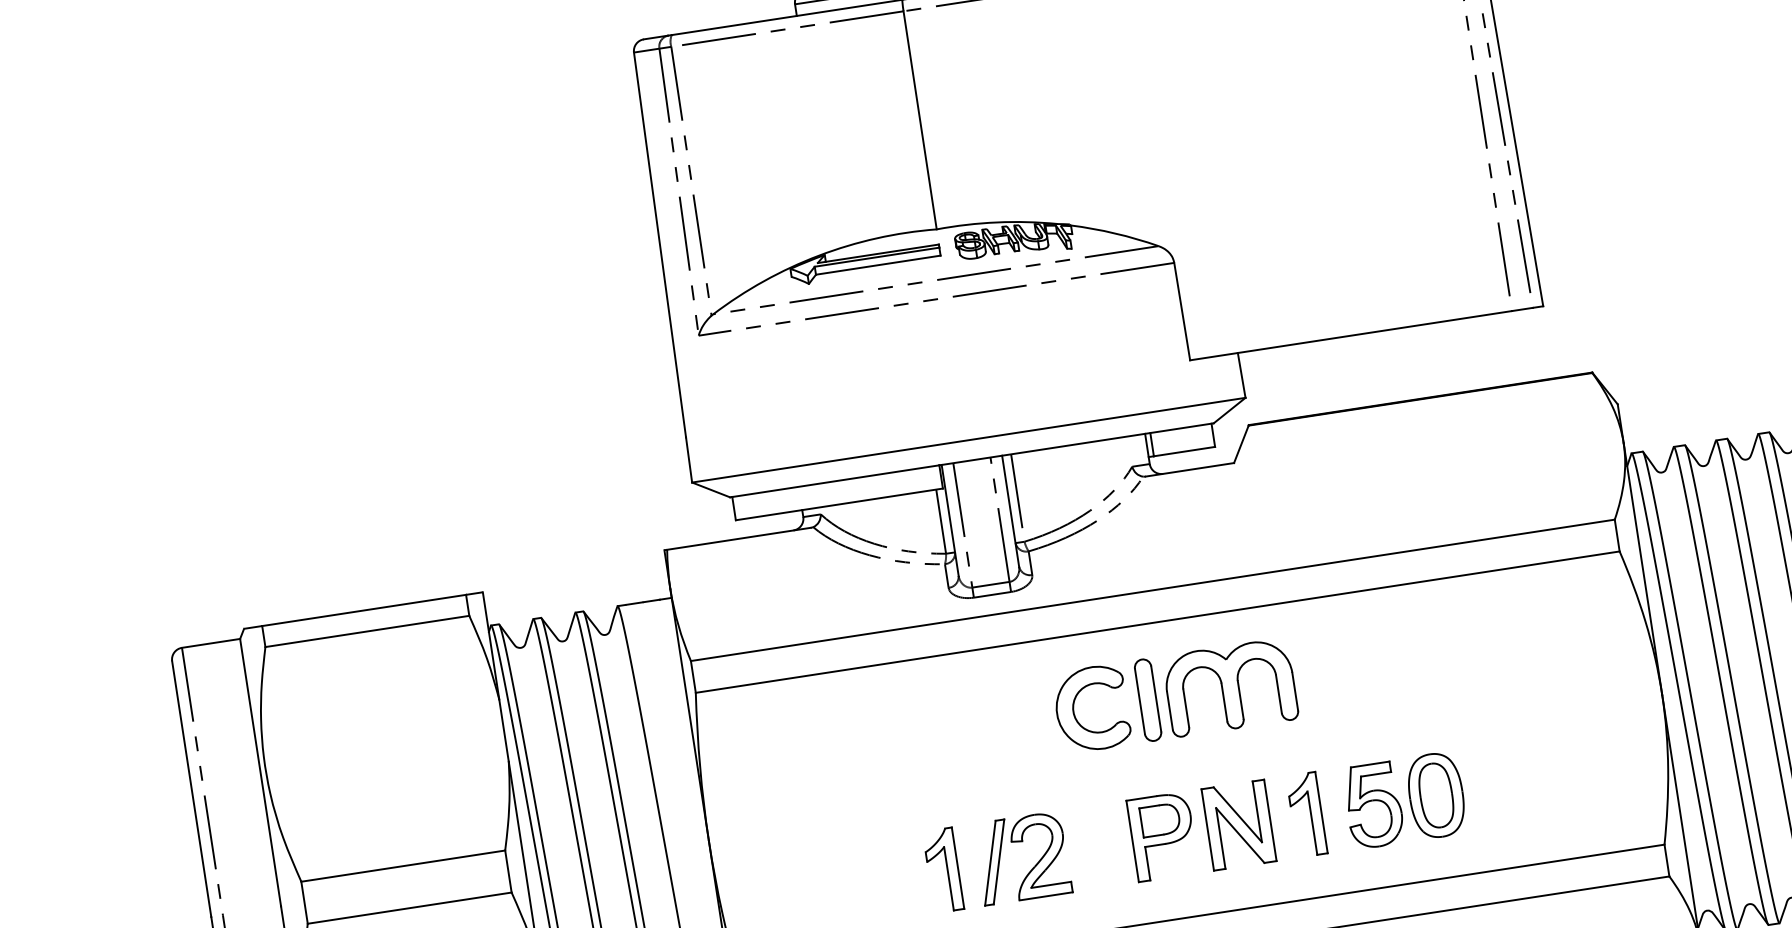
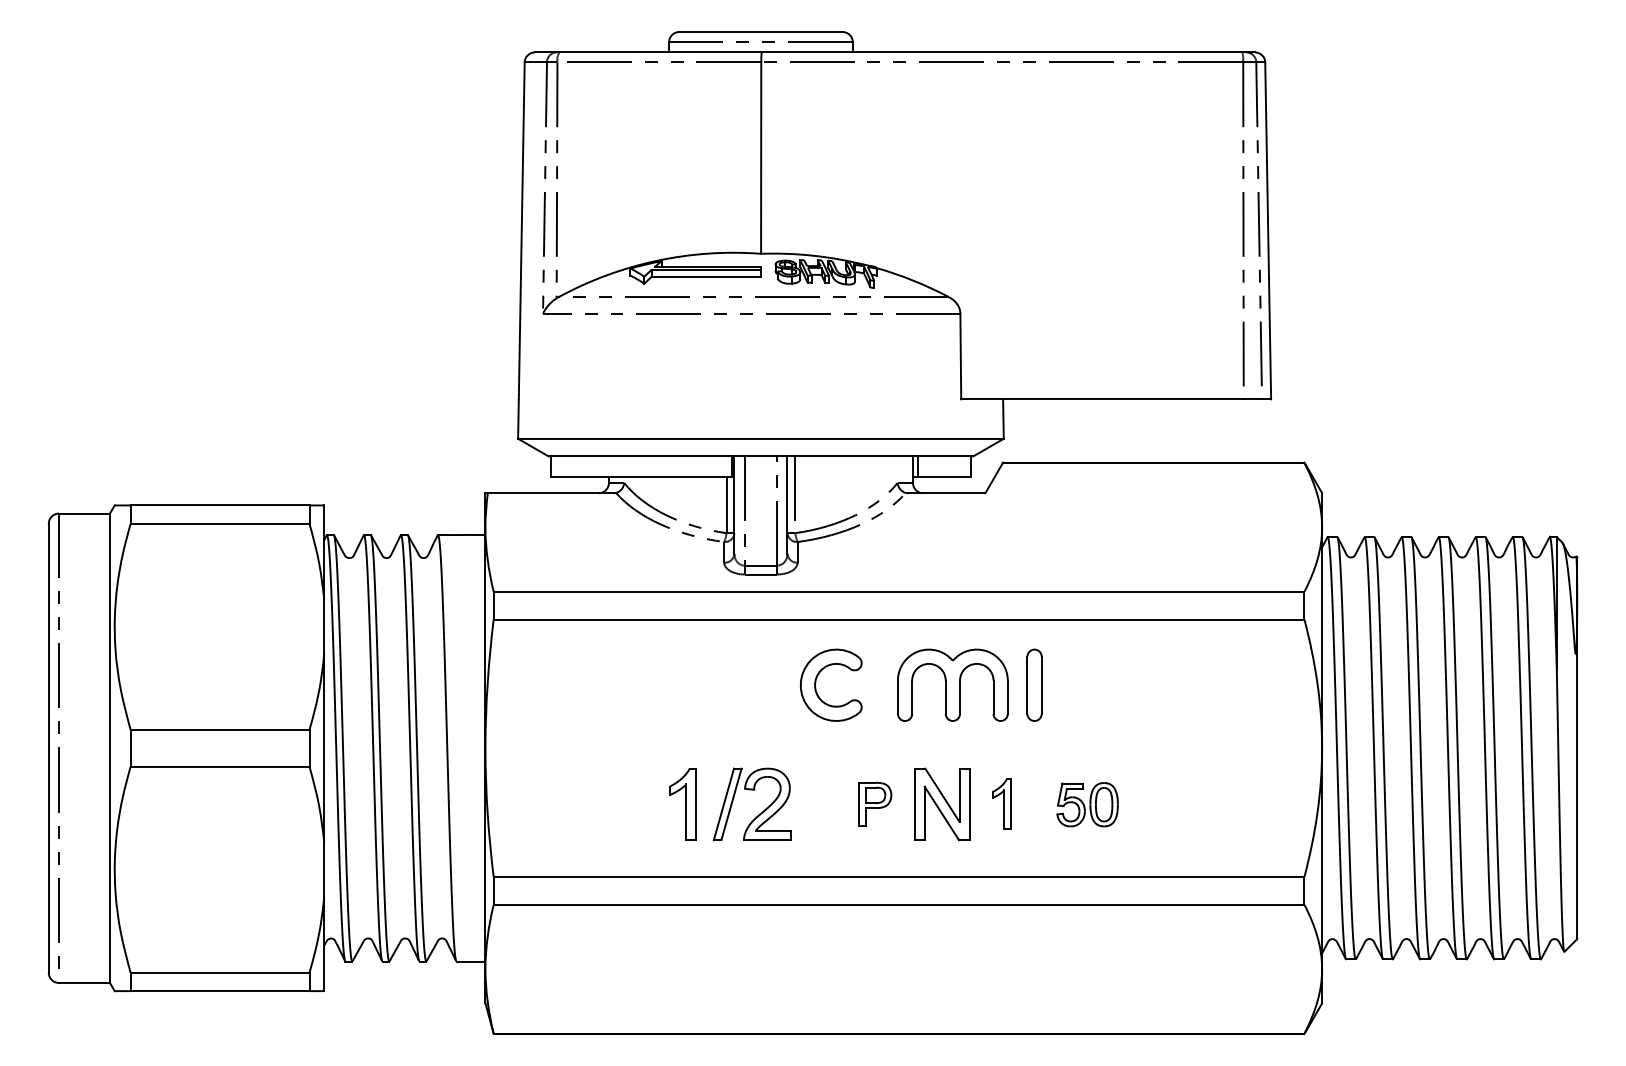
part: (1147, 699) -> (1034, 684), moved
part: (1404, 799) -> (1087, 804), size x0.6
part: (1306, 814) -> (1001, 804), size x0.7
part: (1162, 835) -> (875, 803), size x0.6

